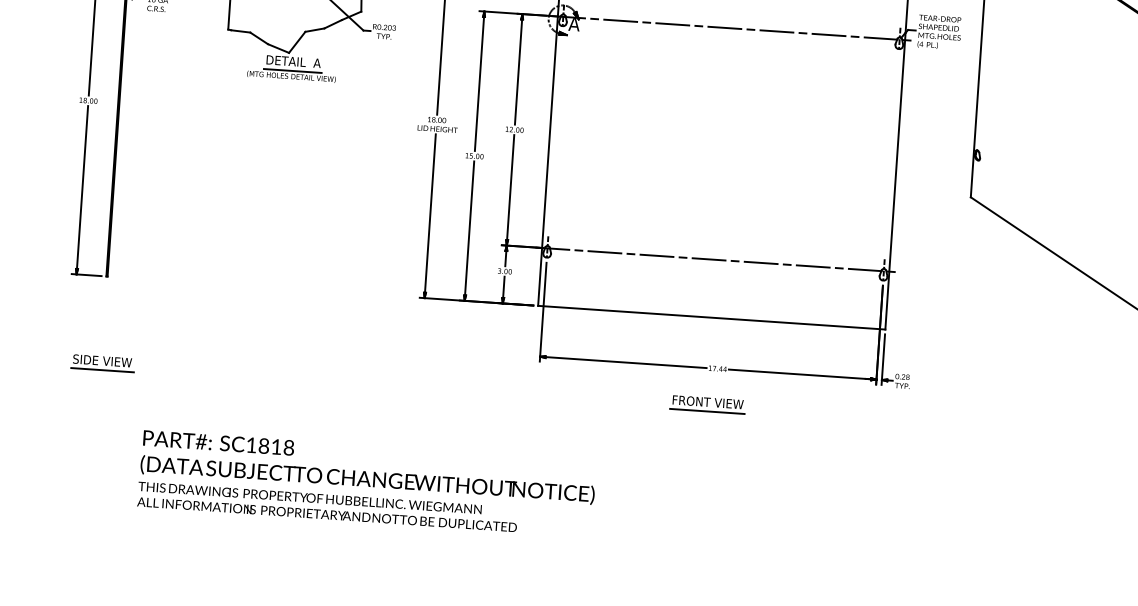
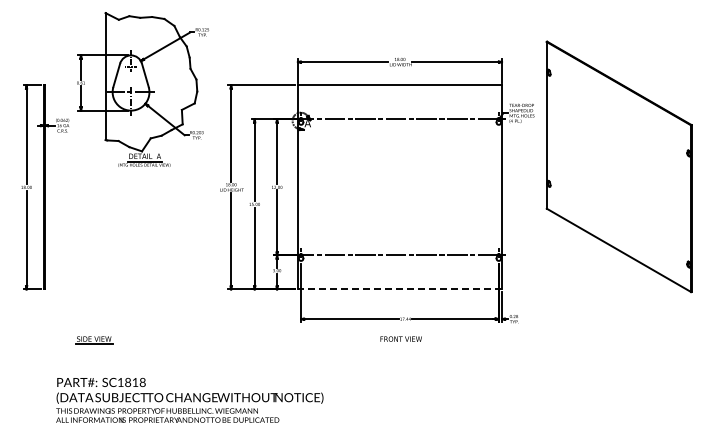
line: (710, 317) -> (399, 289), solid -> dashed
part: (102, 363) -> (94, 340), moved
line: (707, 411) -> (401, 344), removed
text: (366, 482) -> (189, 399), moved

